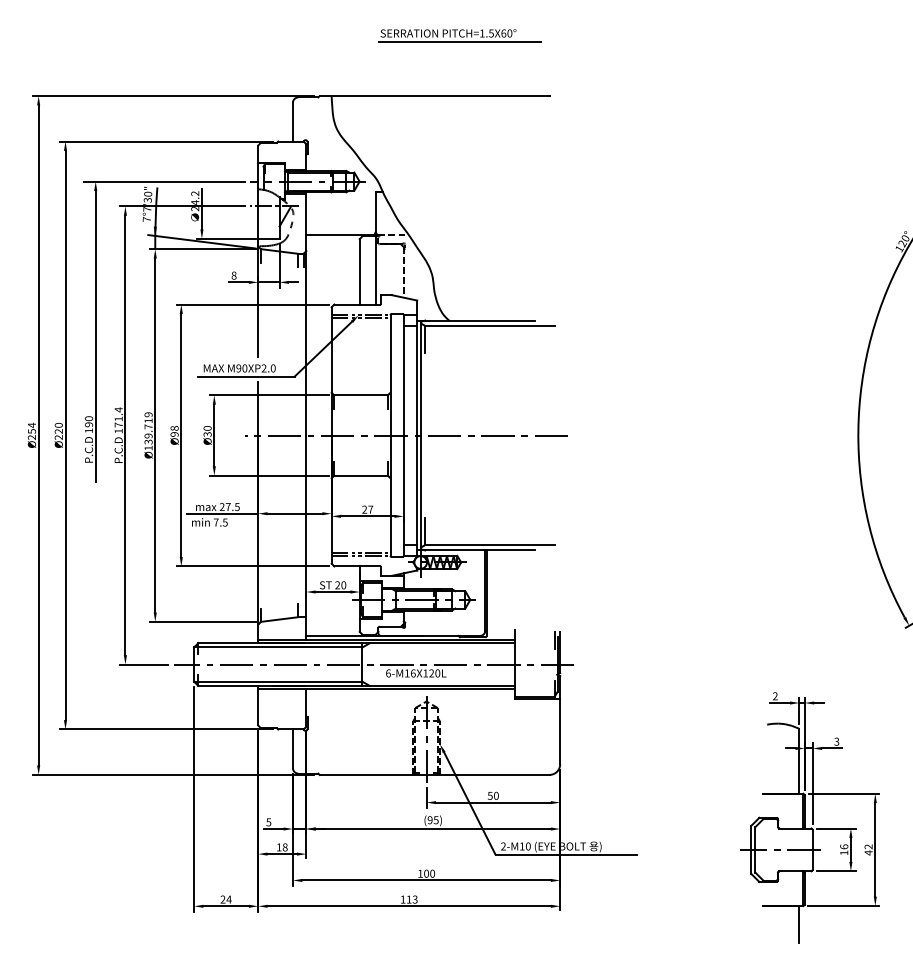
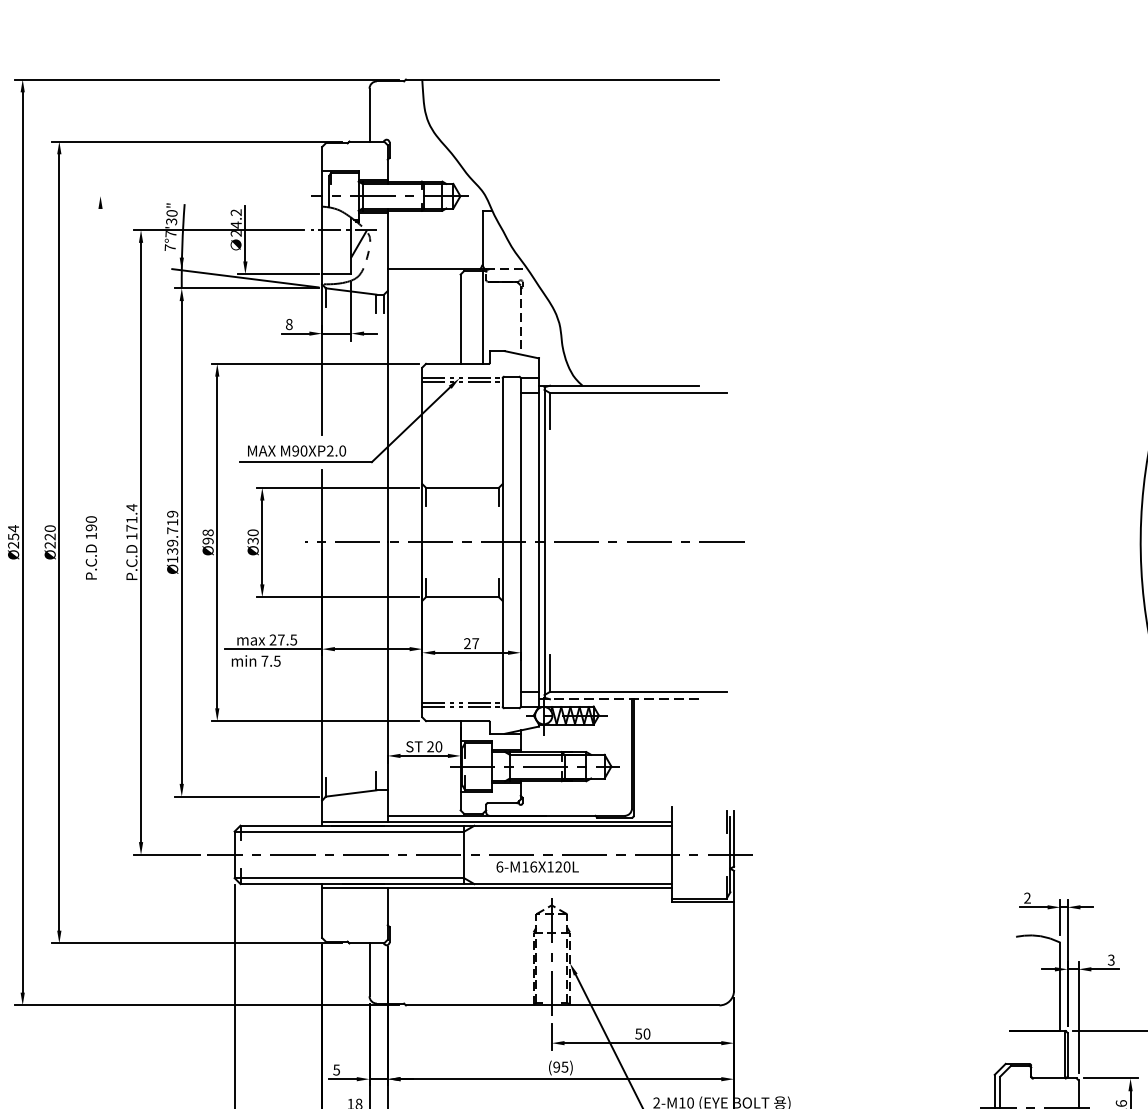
line: (459, 41) -> (596, 5), removed
line: (164, 181) -> (194, 196), removed
line: (95, 336) -> (100, 407), removed
line: (476, 550) -> (619, 699), solid -> dashed

